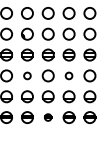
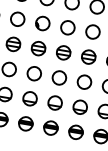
circle: (27, 75) -> (34, 73), size x1.67
circle: (68, 75) -> (83, 81), size x1.67
part: (47, 117) -> (50, 127), size x1.67

